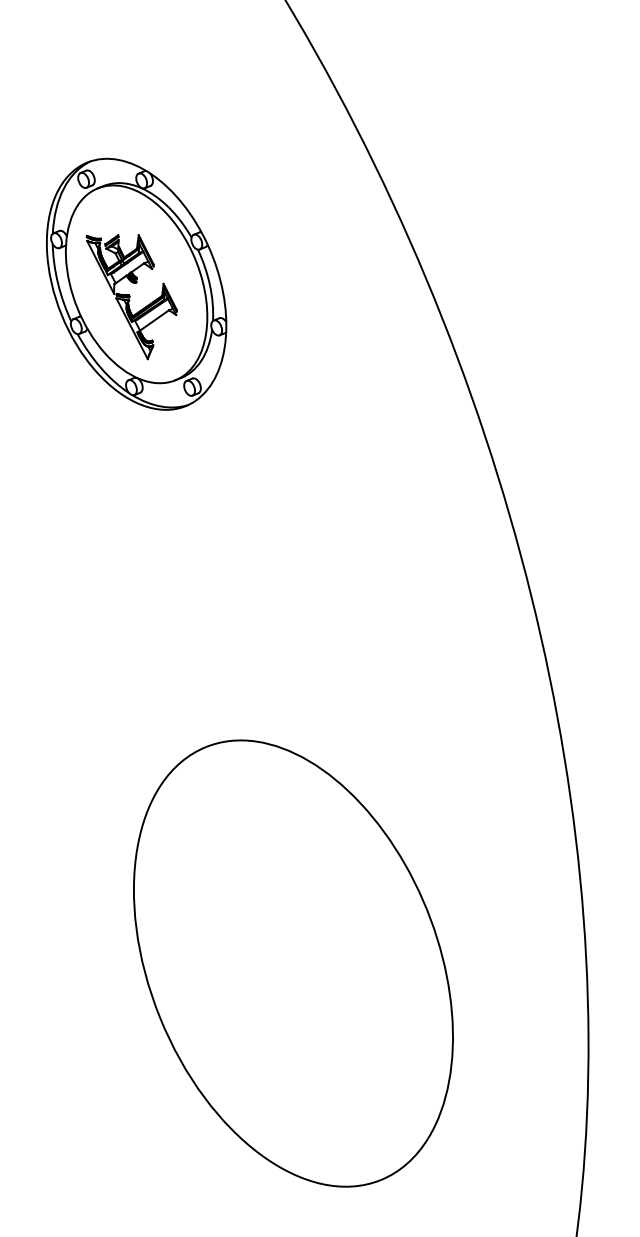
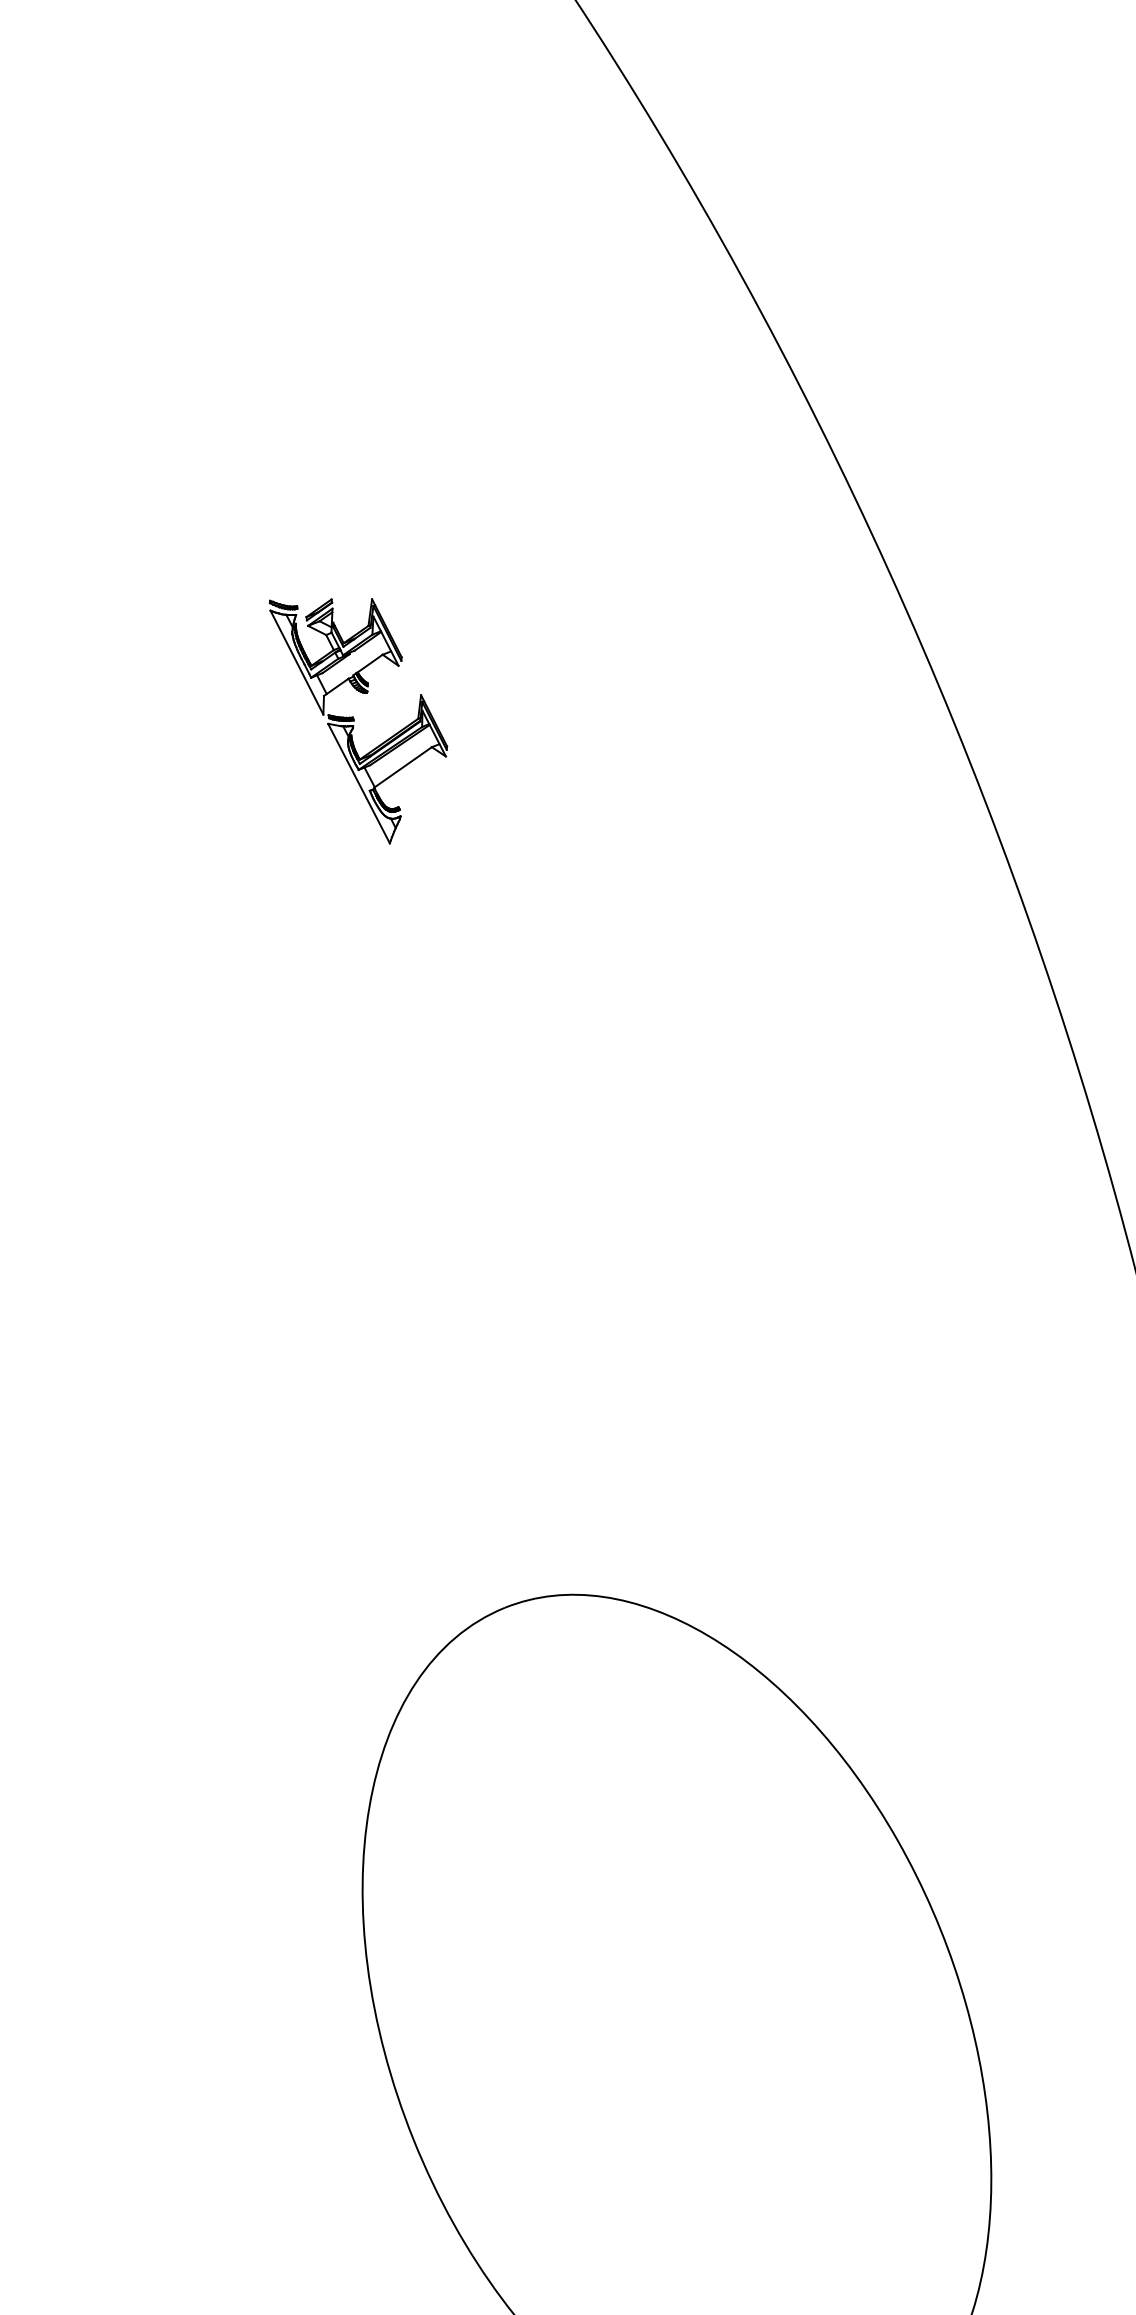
part: (136, 283) -> (367, 694), removed

